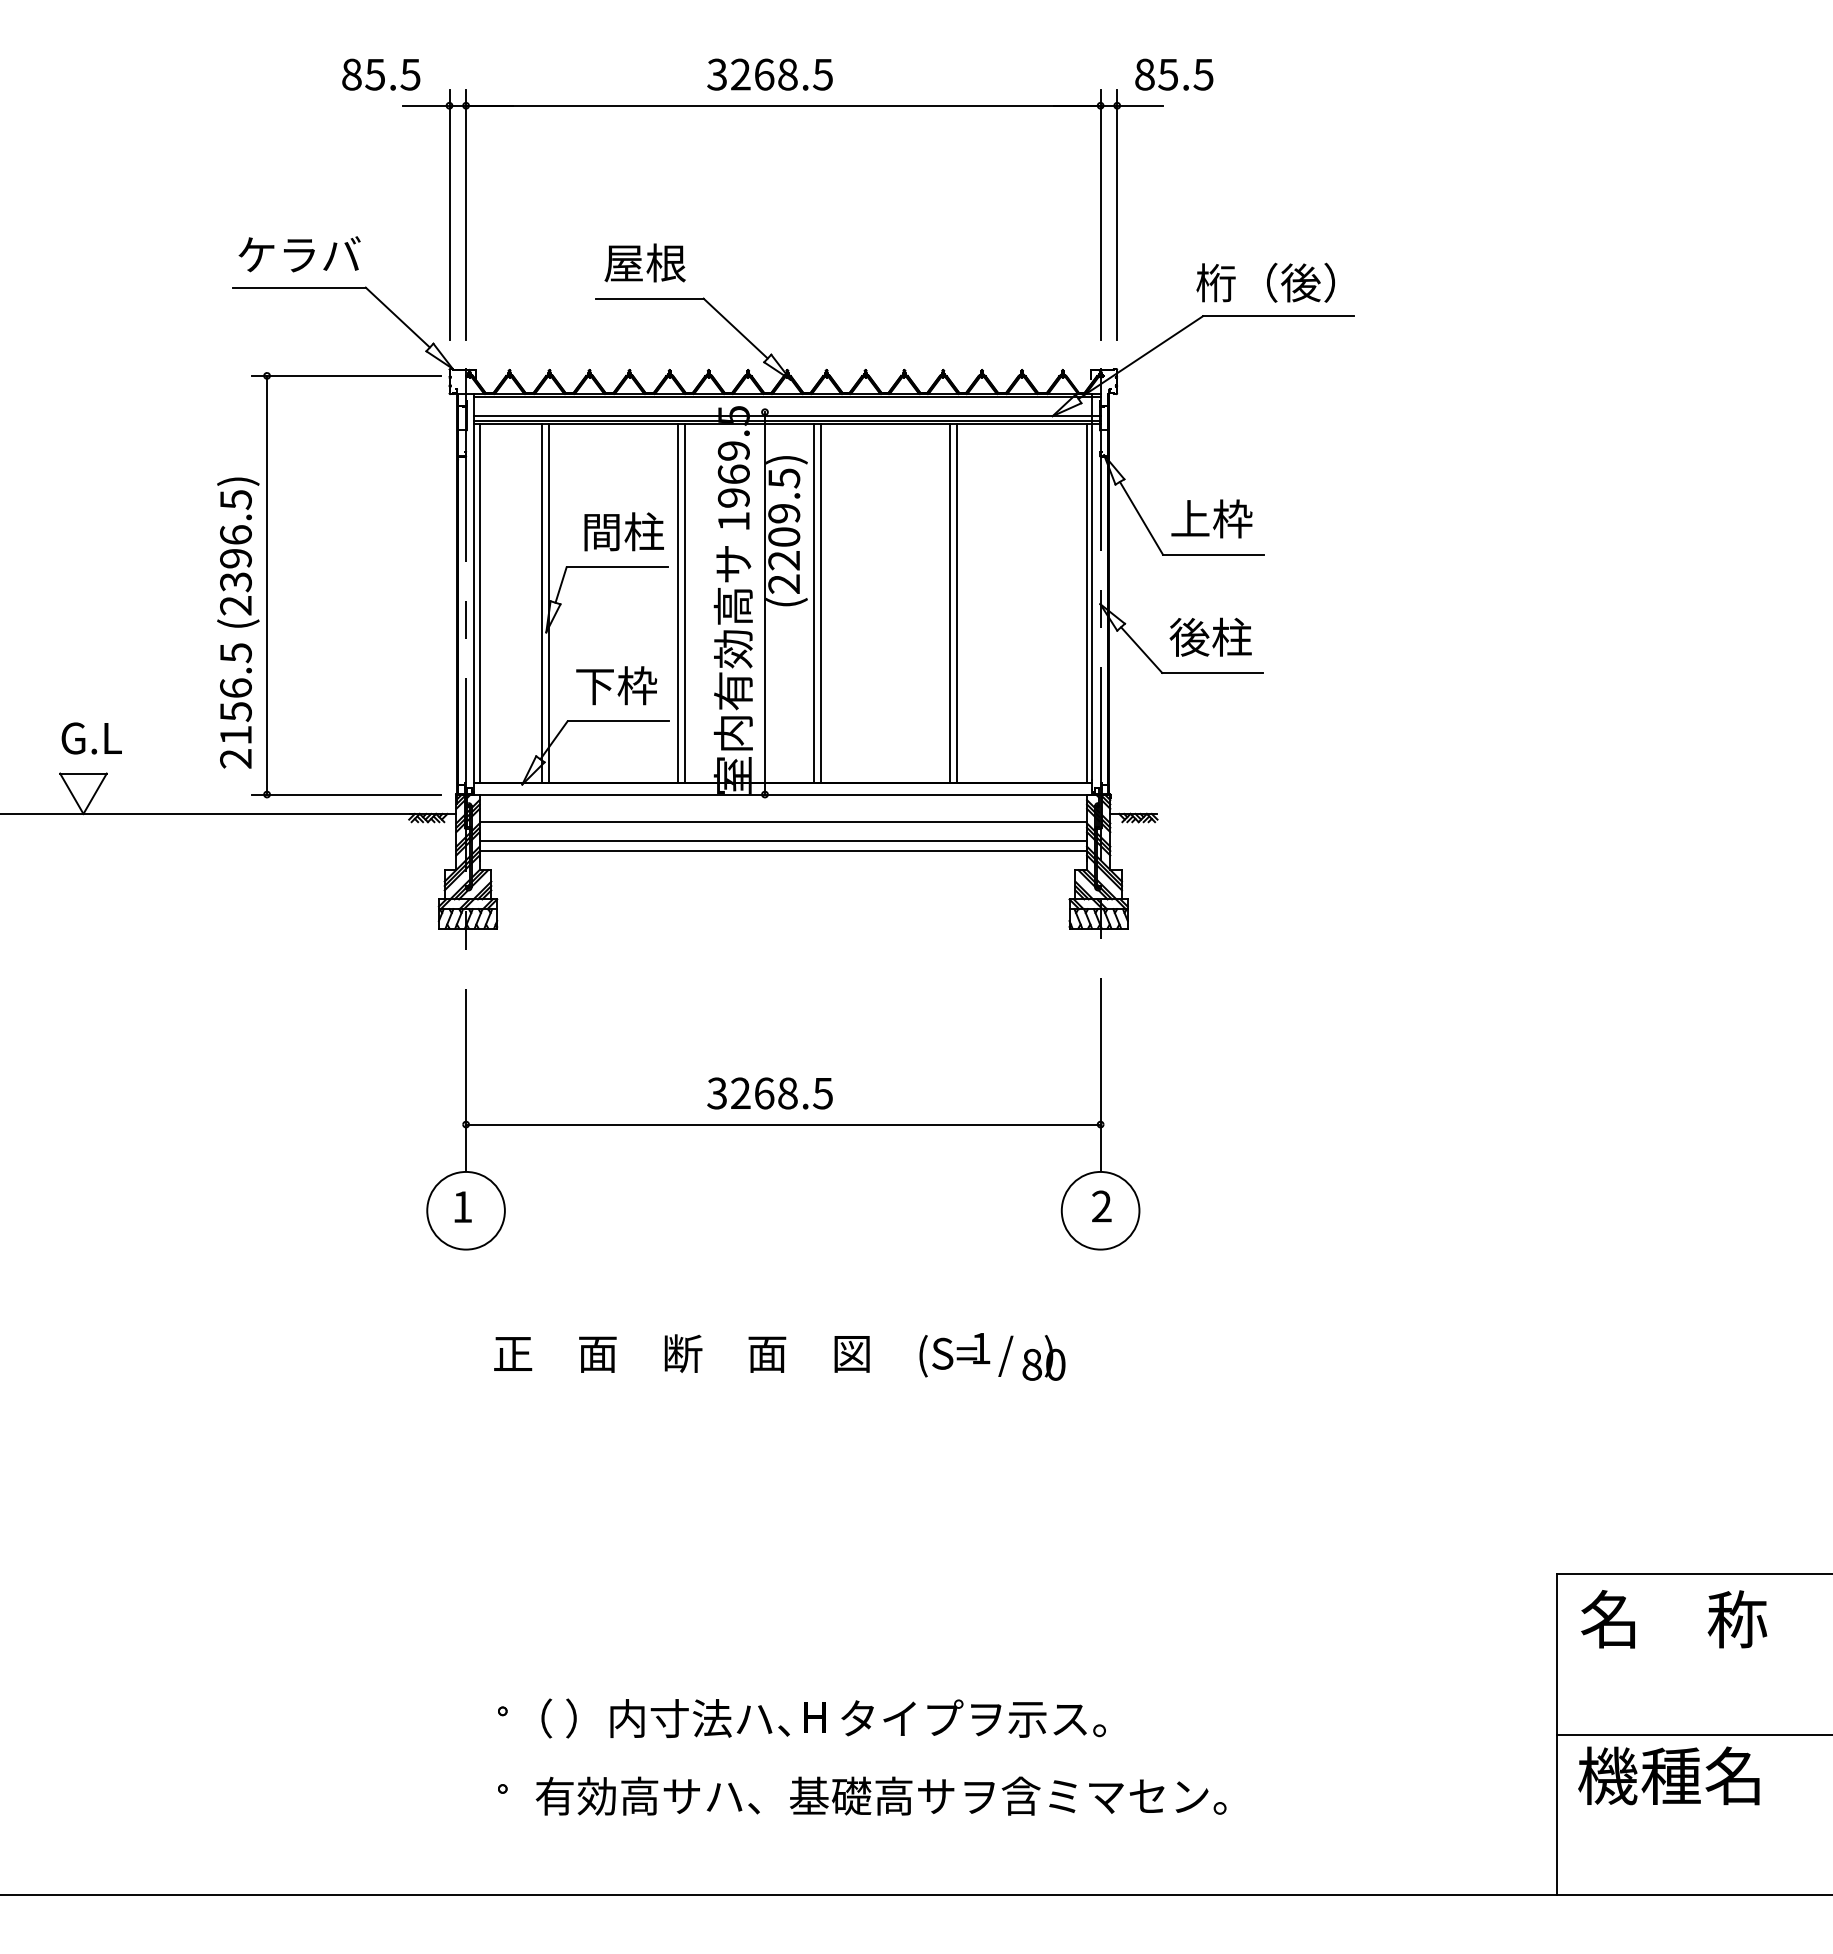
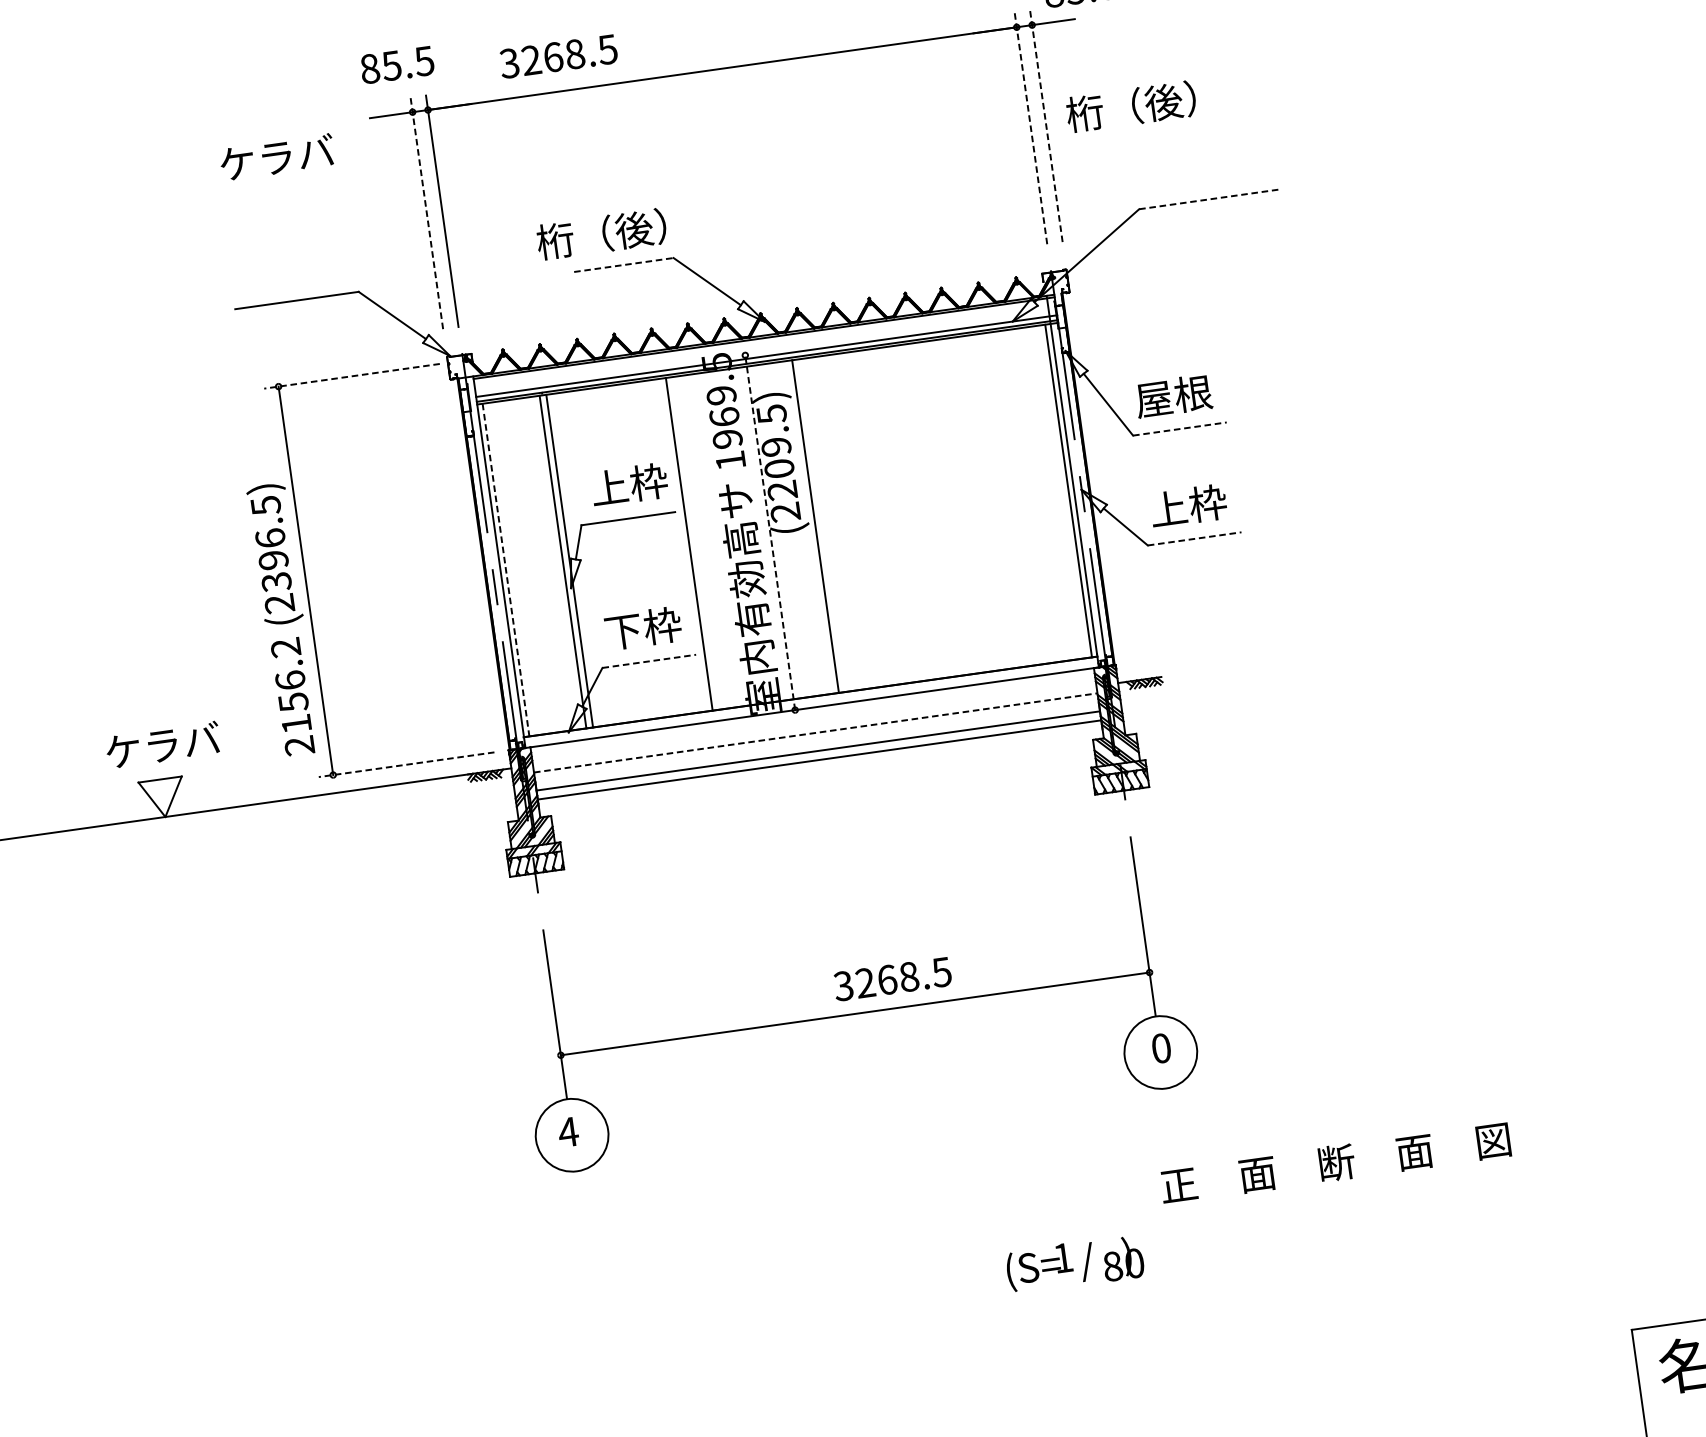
text: (381, 74) -> (397, 64), moved
text: (769, 74) -> (558, 56), moved
line: (449, 214) -> (426, 213), solid -> dashed
line: (1100, 214) -> (1030, 128), solid -> dashed
line: (1117, 214) -> (1046, 125), solid -> dashed
text: (299, 254) -> (277, 157), moved
text: (630, 262) -> (601, 234), 屋根 -> 桁（後）
text: (1265, 282) -> (1130, 106), moved
line: (650, 298) -> (624, 264), solid -> dashed
line: (1278, 316) -> (1209, 199), solid -> dashed
line: (346, 375) -> (352, 375), solid -> dashed
text: (1211, 518) -> (1173, 395), 上枠 -> 屋根
text: (622, 531) -> (628, 484), 間柱 -> 上枠
line: (1213, 554) -> (1179, 428), solid -> dashed
line: (764, 602) -> (769, 532), solid -> dashed
line: (684, 603) -> (695, 543), removed
line: (820, 603) -> (821, 525), removed
line: (949, 603) -> (941, 508), removed
line: (957, 603) -> (948, 507), removed
line: (480, 604) -> (506, 570), solid -> dashed
text: (1210, 636) -> (1187, 505), 後柱 -> 上枠
text: (235, 653) -> (285, 648), 2156.5 -> 2156.2
line: (1213, 672) -> (1195, 538), solid -> dashed
line: (618, 721) -> (649, 661), solid -> dashed
text: (91, 737) -> (162, 745), G.L -> ケラバ
line: (346, 794) -> (406, 764), solid -> dashed
line: (783, 821) -> (815, 732), solid -> dashed
text: (769, 1093) -> (892, 979), moved
text: (462, 1206) -> (568, 1131), 1 -> 4
text: (1101, 1206) -> (1161, 1048), 2 -> 0
text: (681, 1353) -> (1335, 1163), moved
text: (992, 1356) -> (1075, 1263), moved

